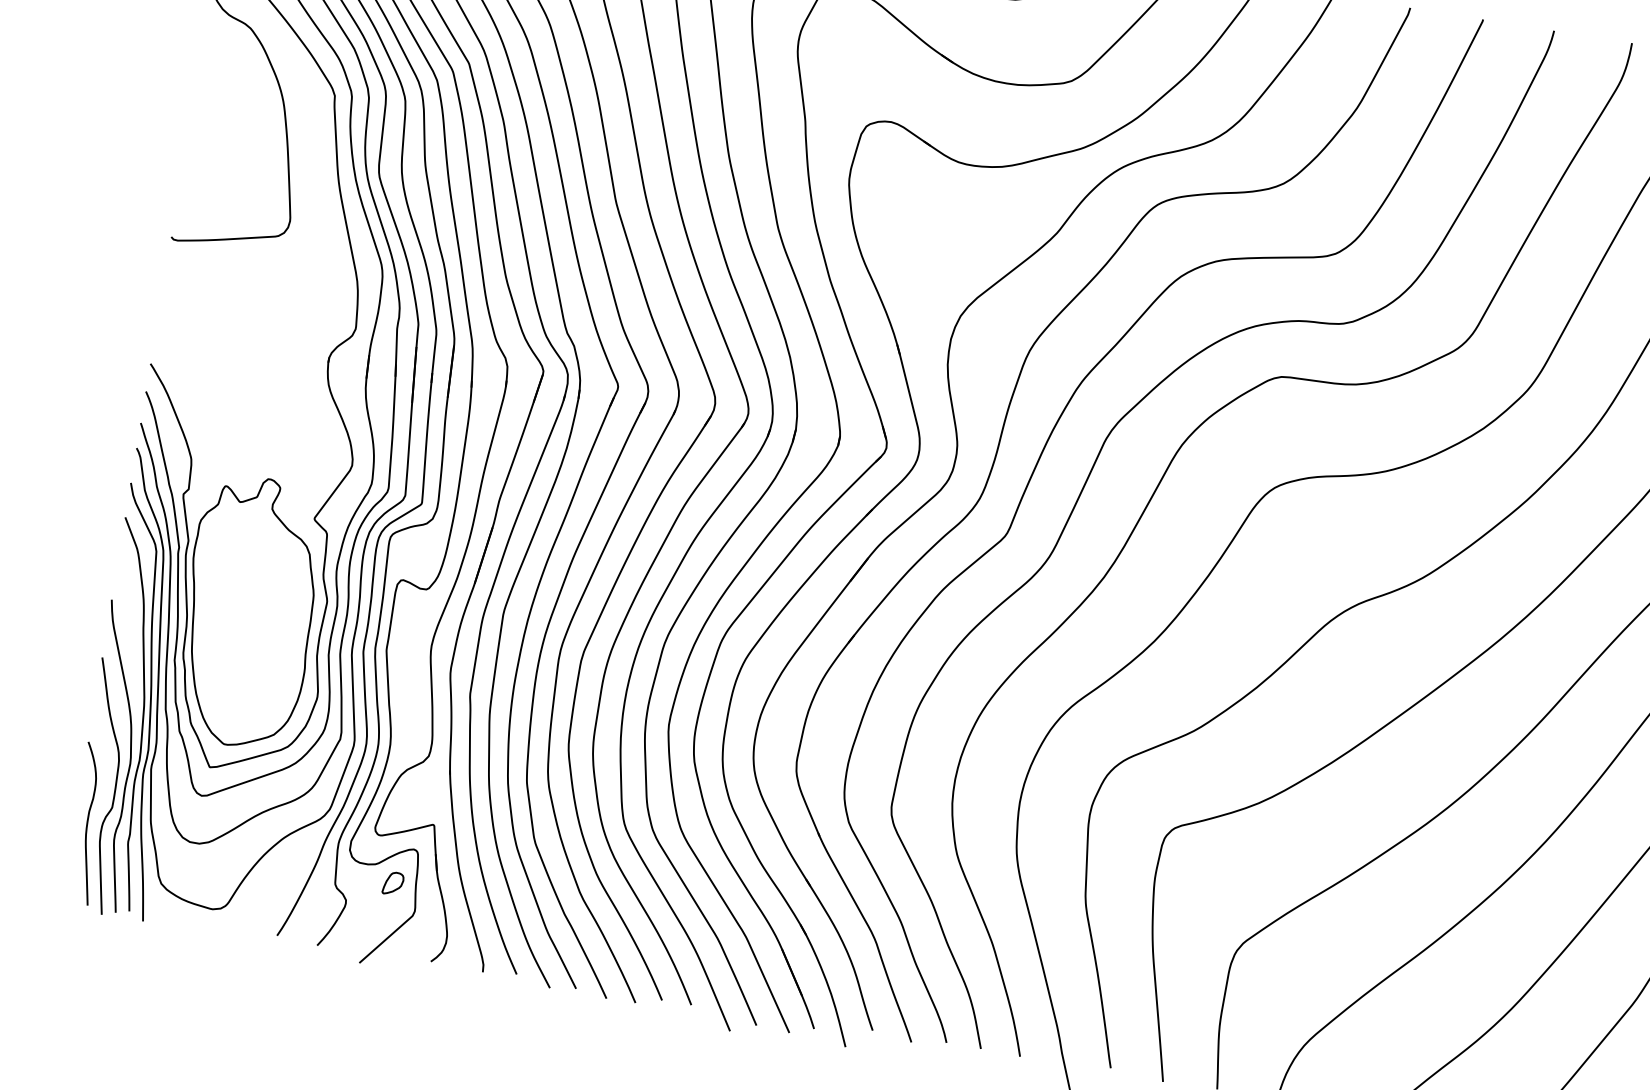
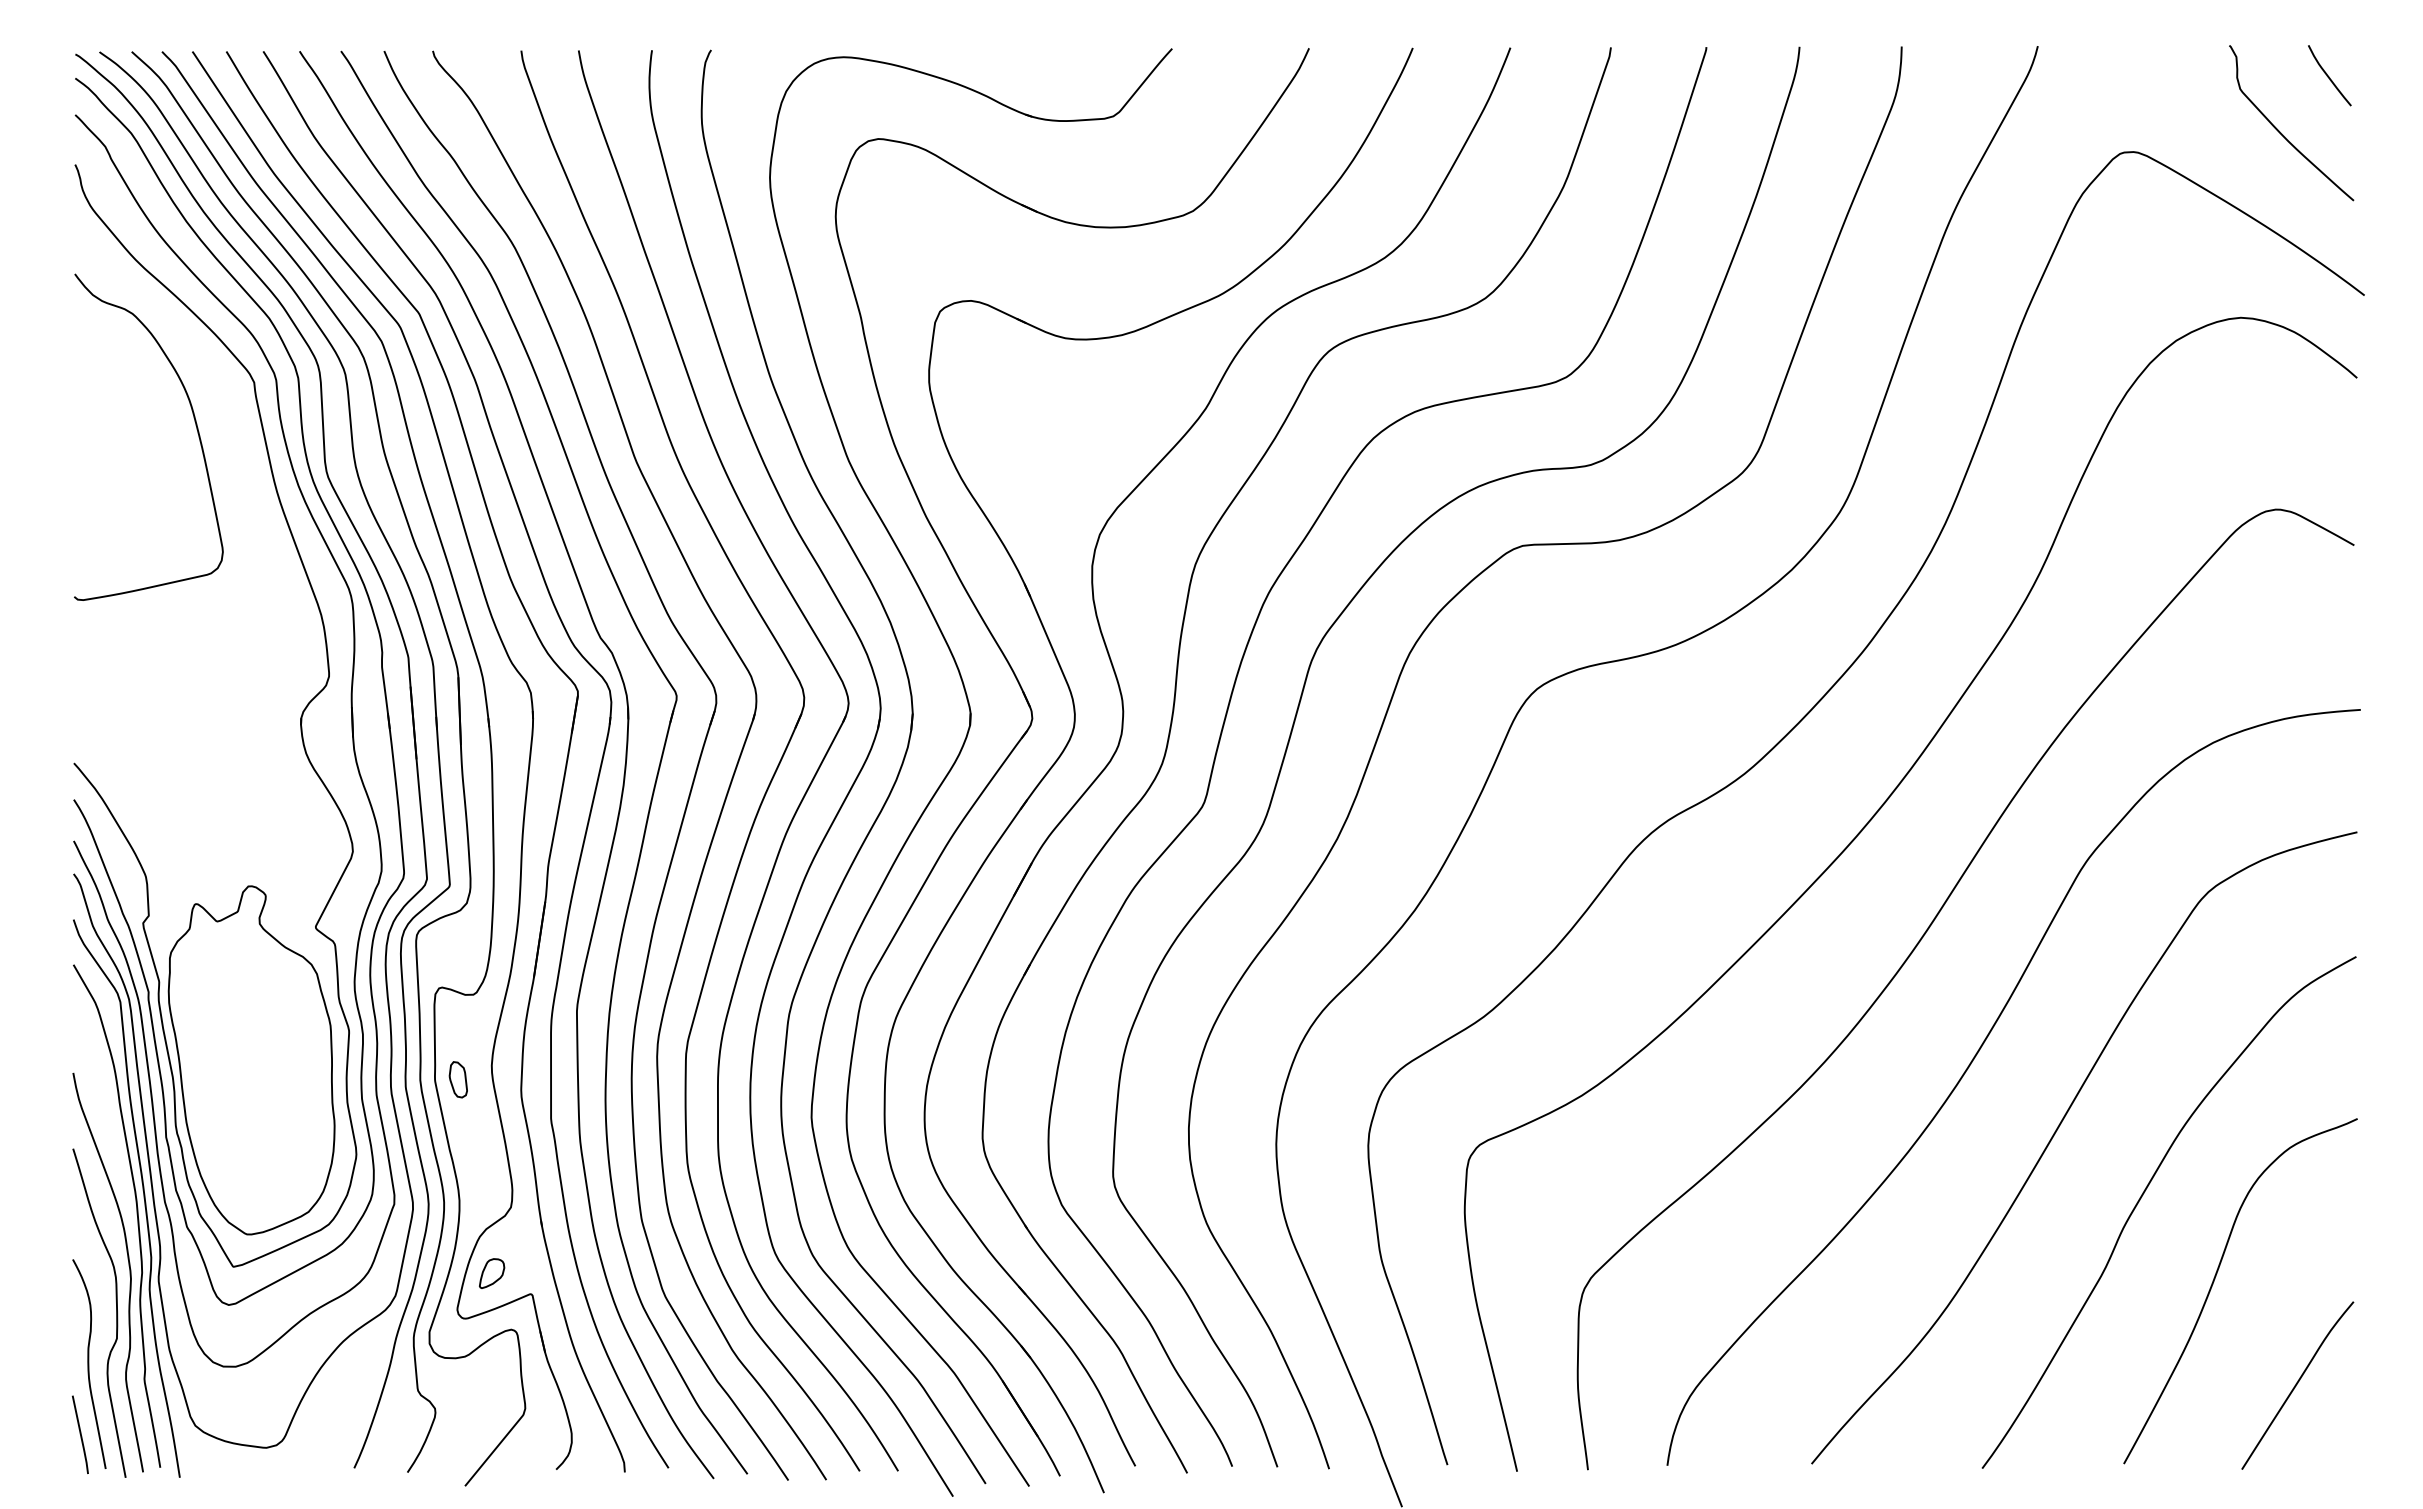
part: (403, 652) -> (457, 1079), added
line: (72, 876) -> (80, 1434), added
part: (393, 883) -> (492, 1273), moved

